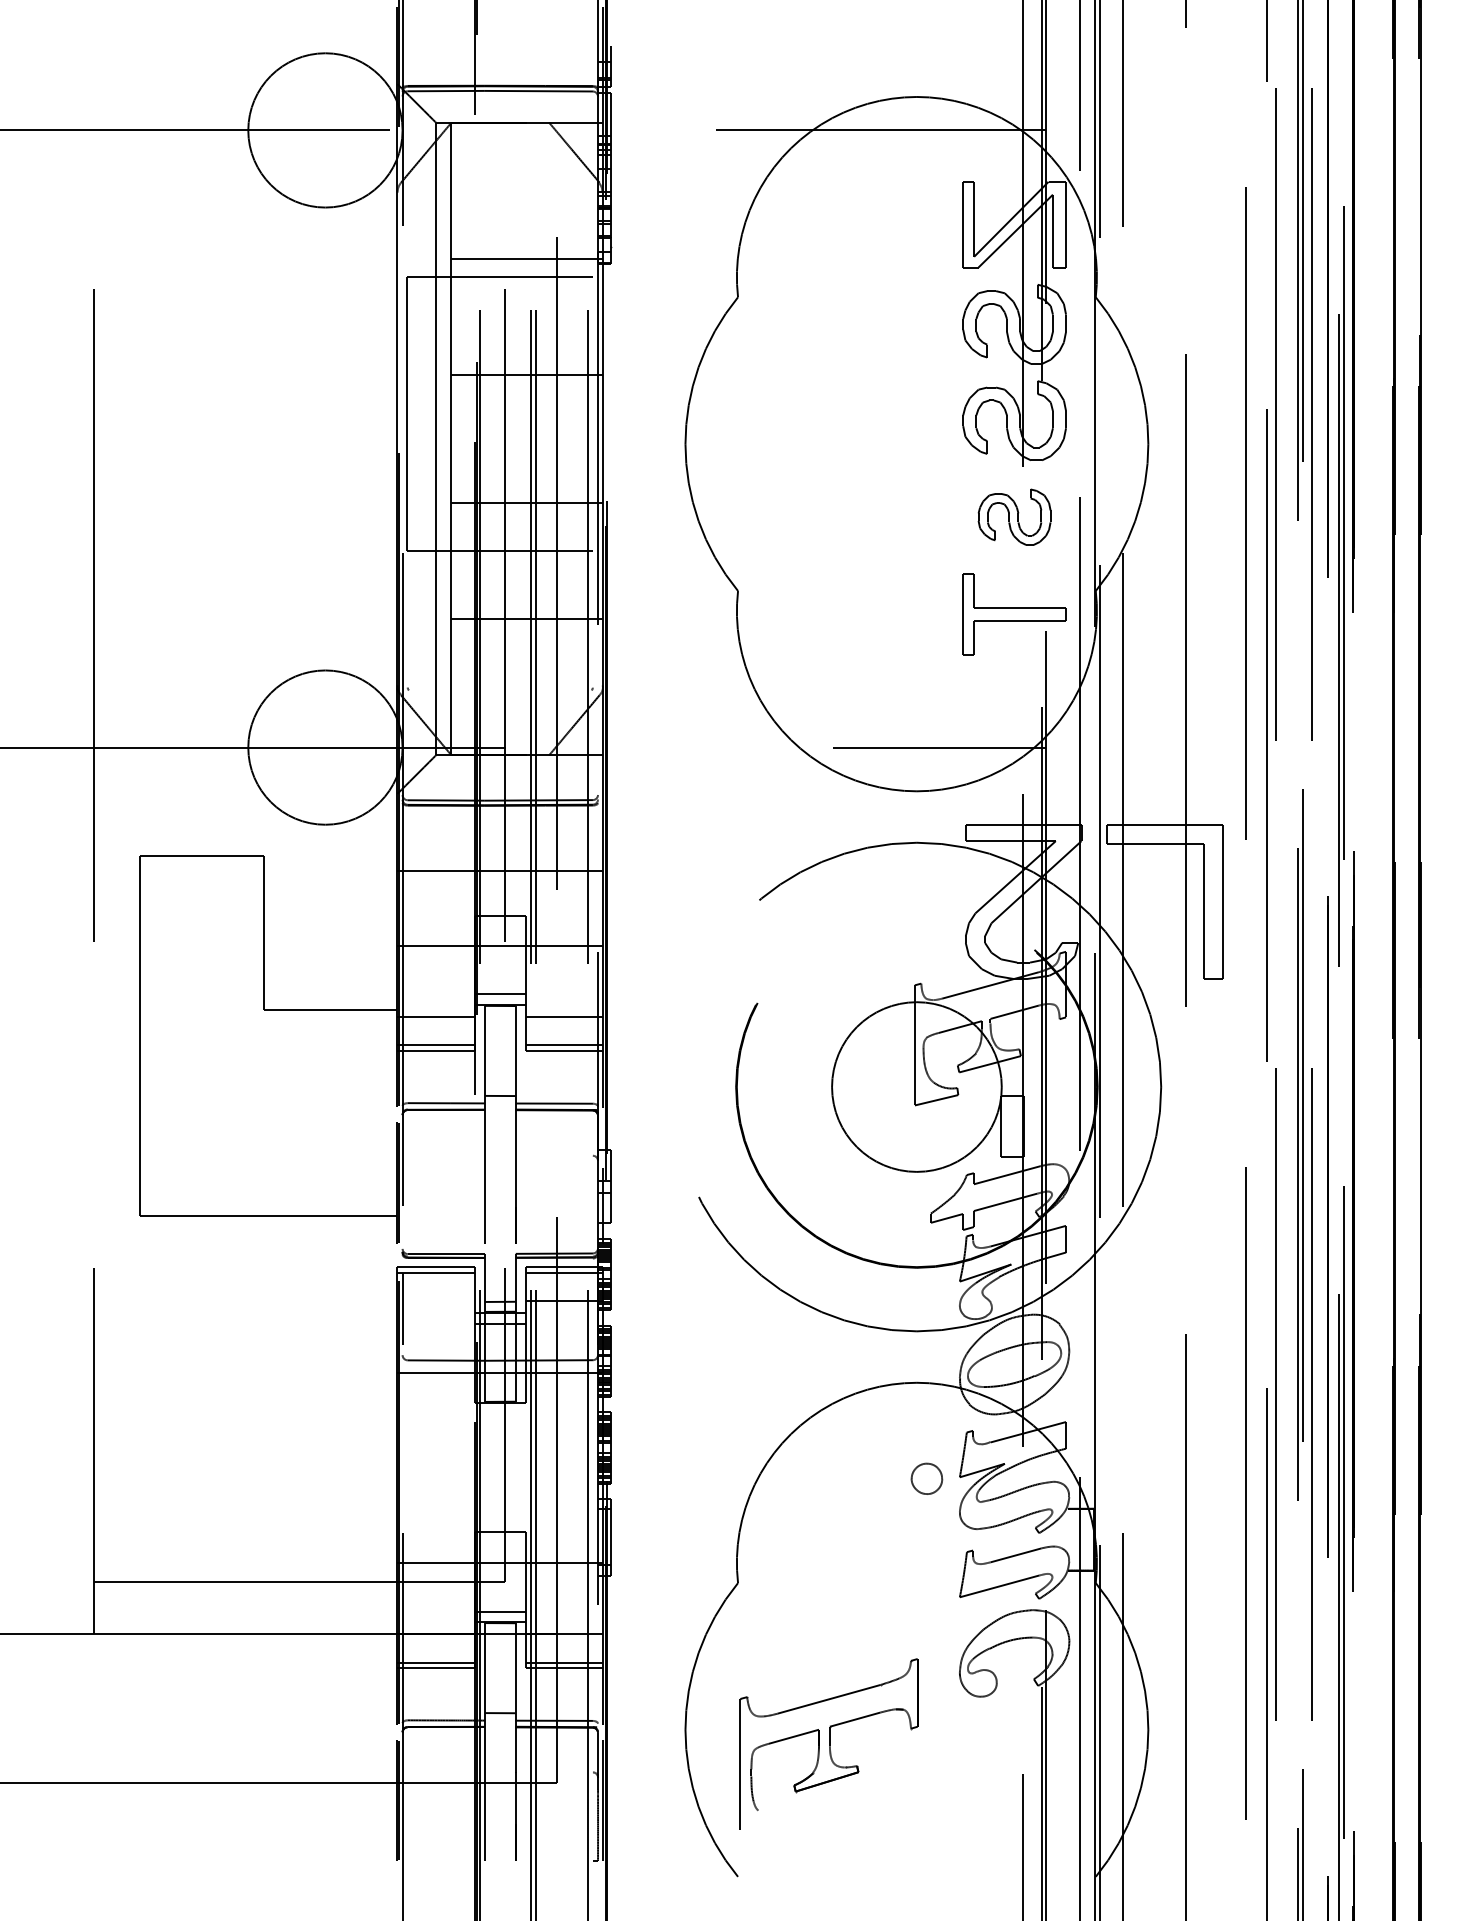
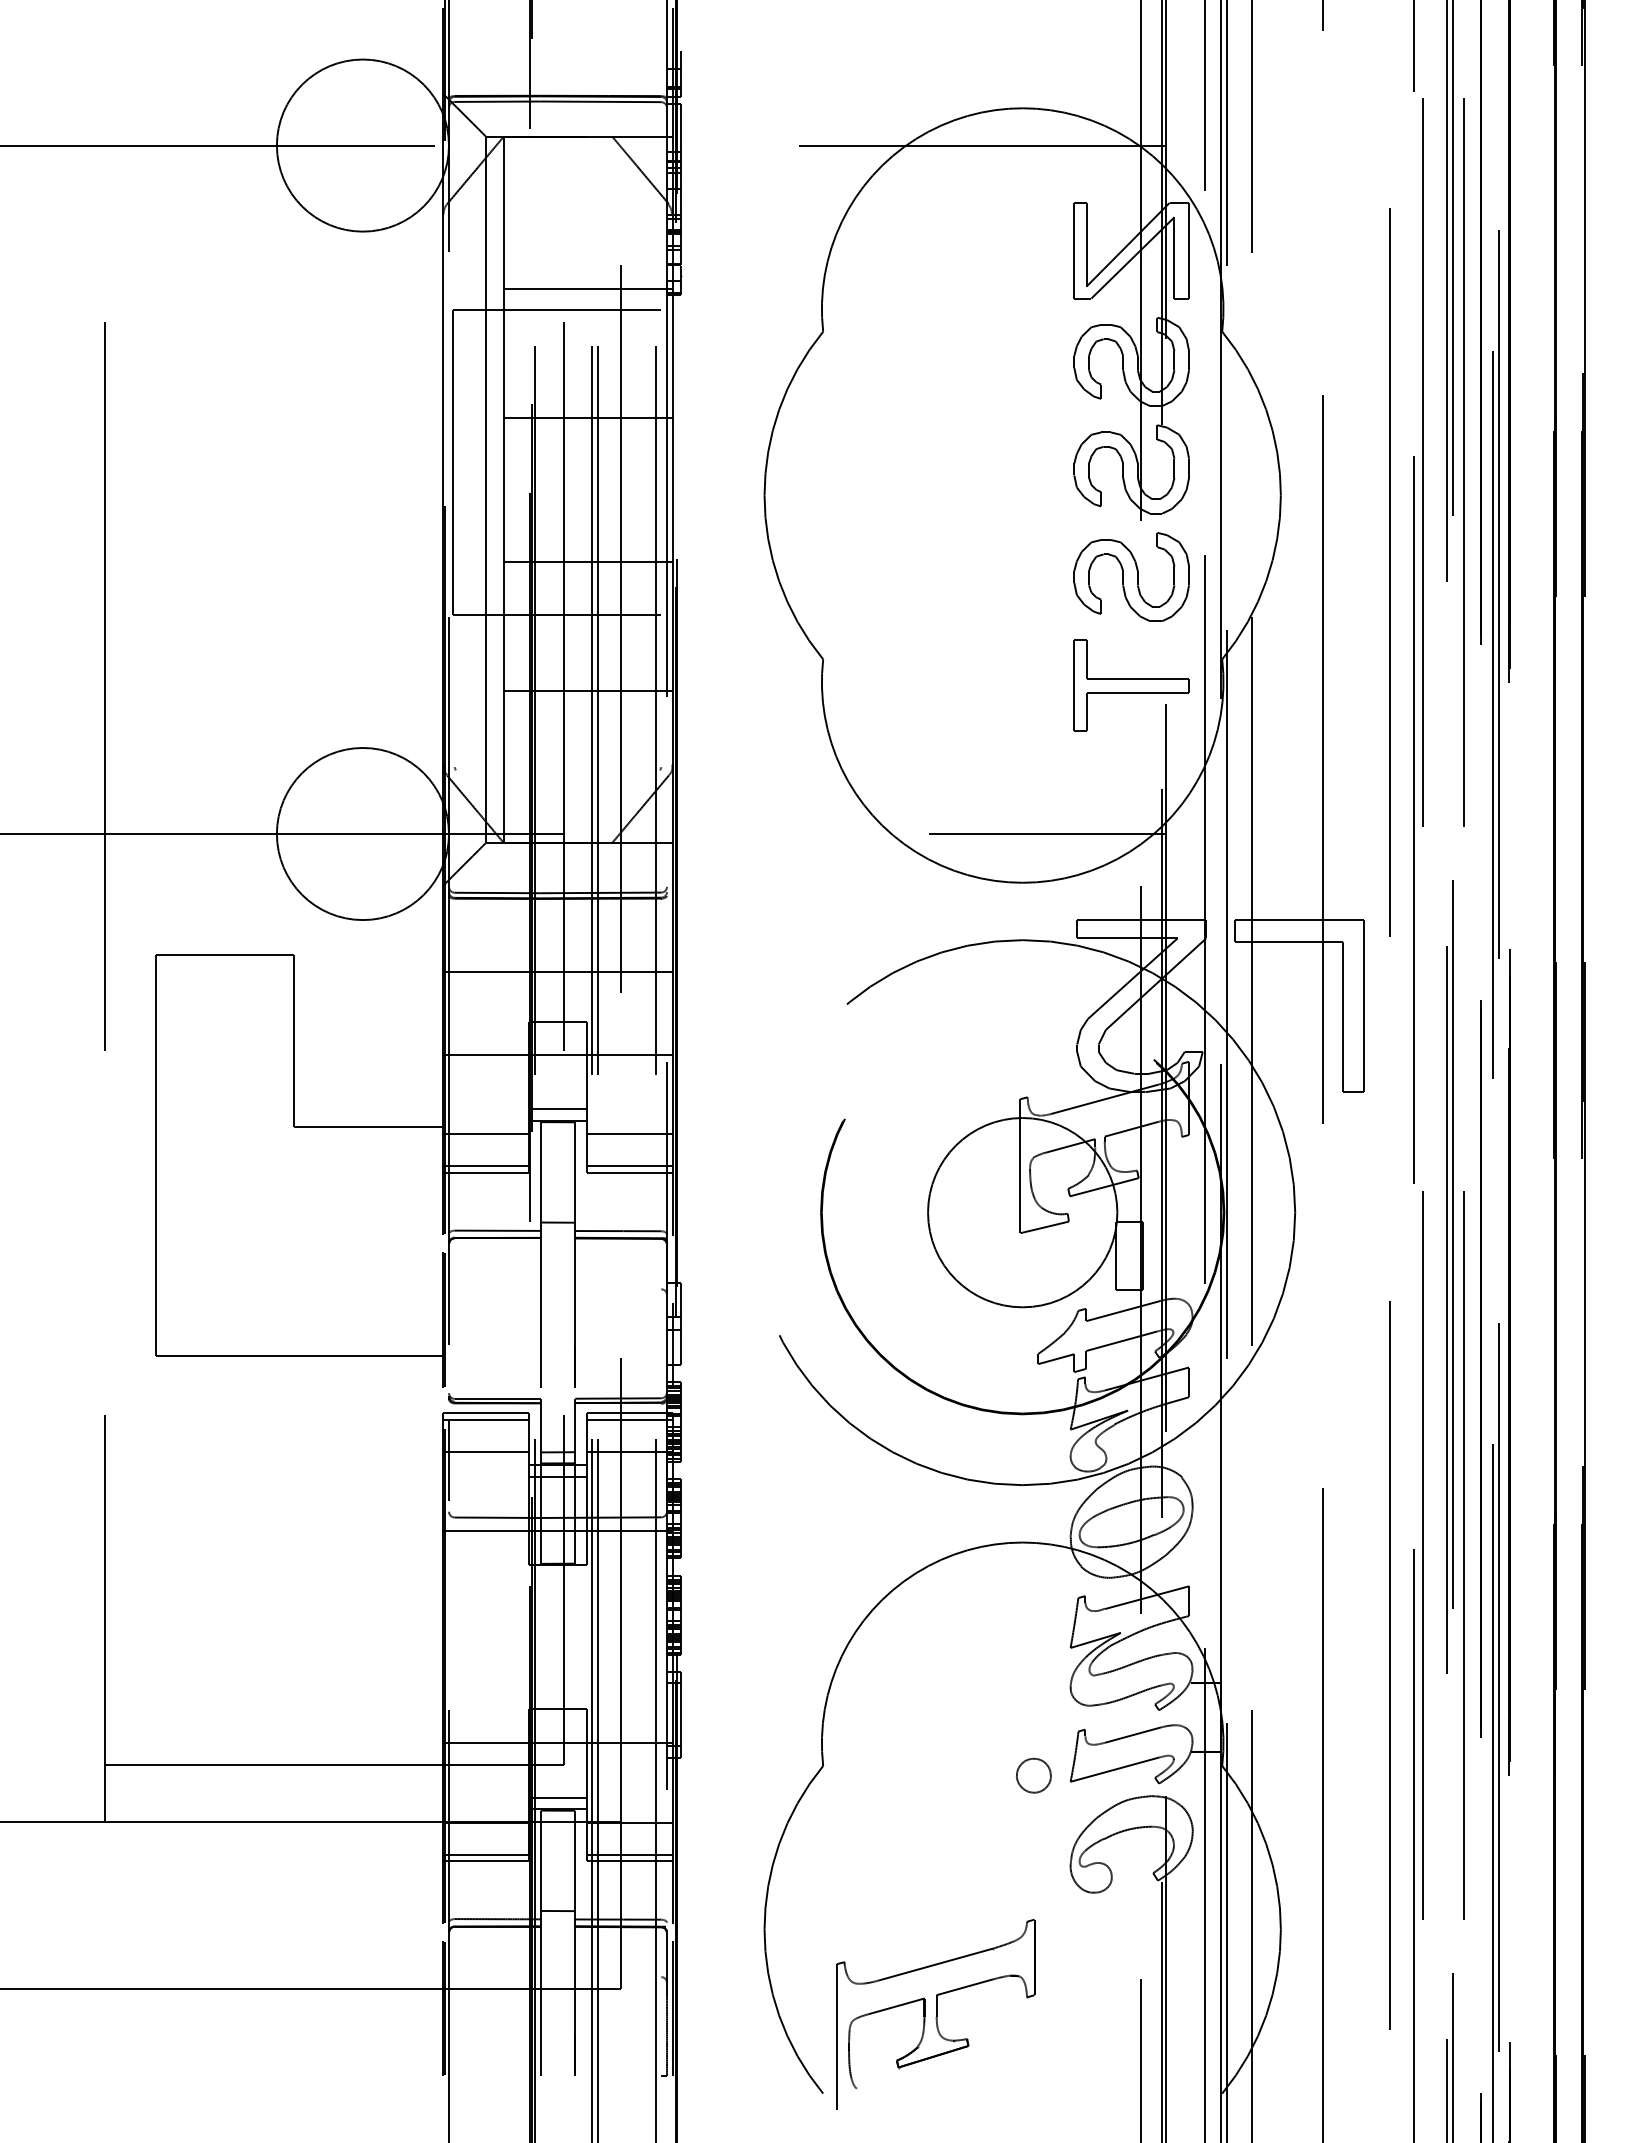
part: (1014, 516) -> (1131, 576), size x1.43
line: (436, 1301) -> (486, 1451), added
part: (926, 1478) -> (1033, 1775), moved
part: (828, 1744) -> (935, 2014), moved

